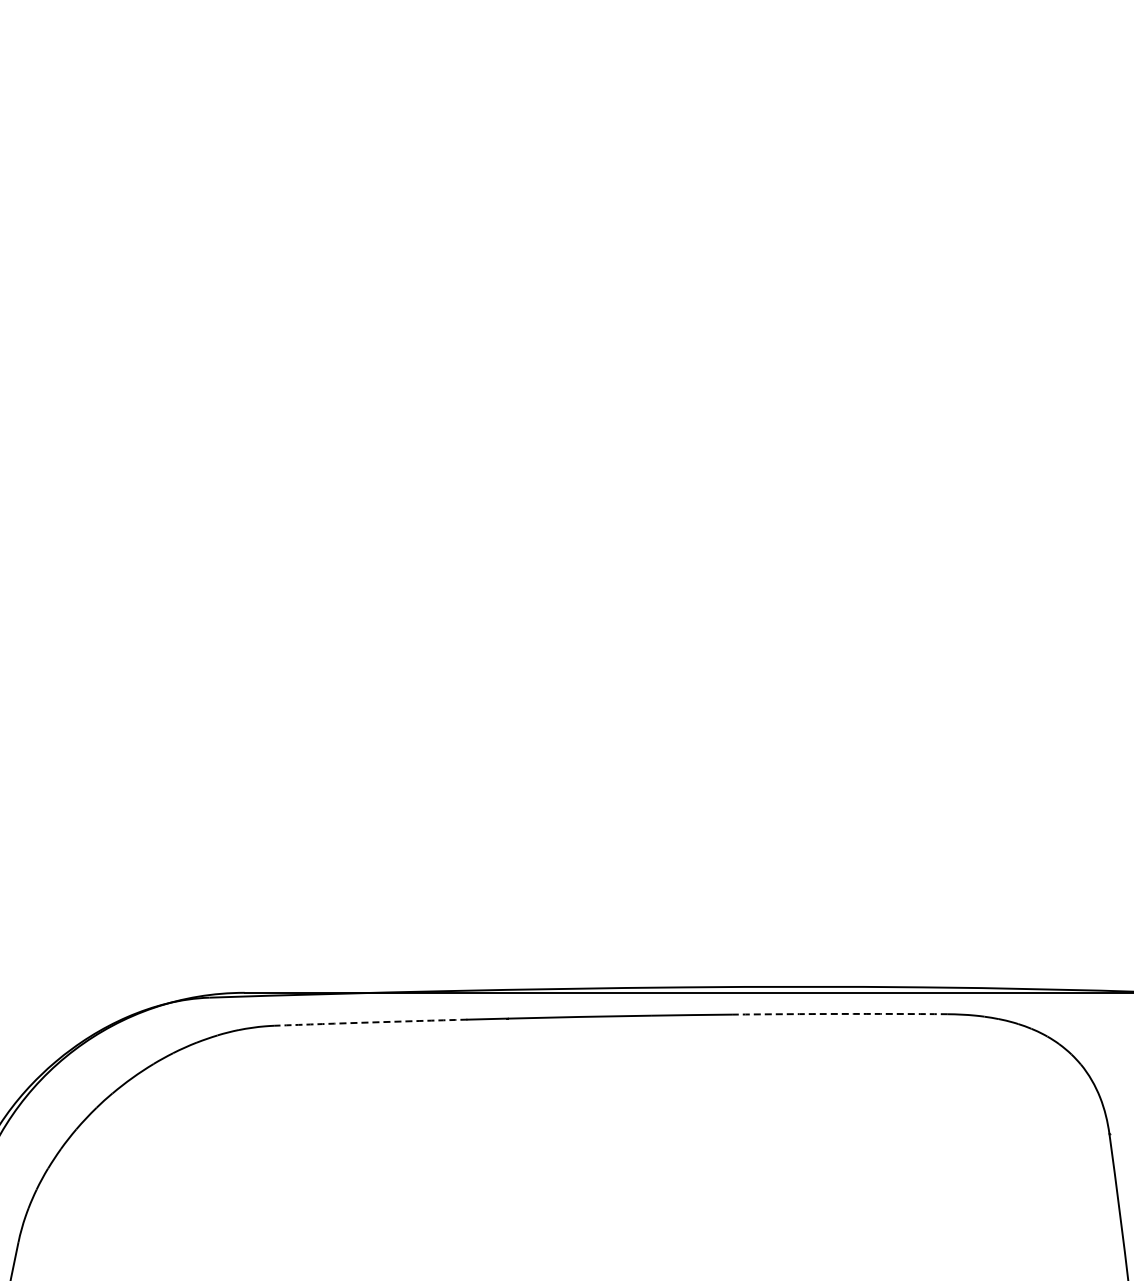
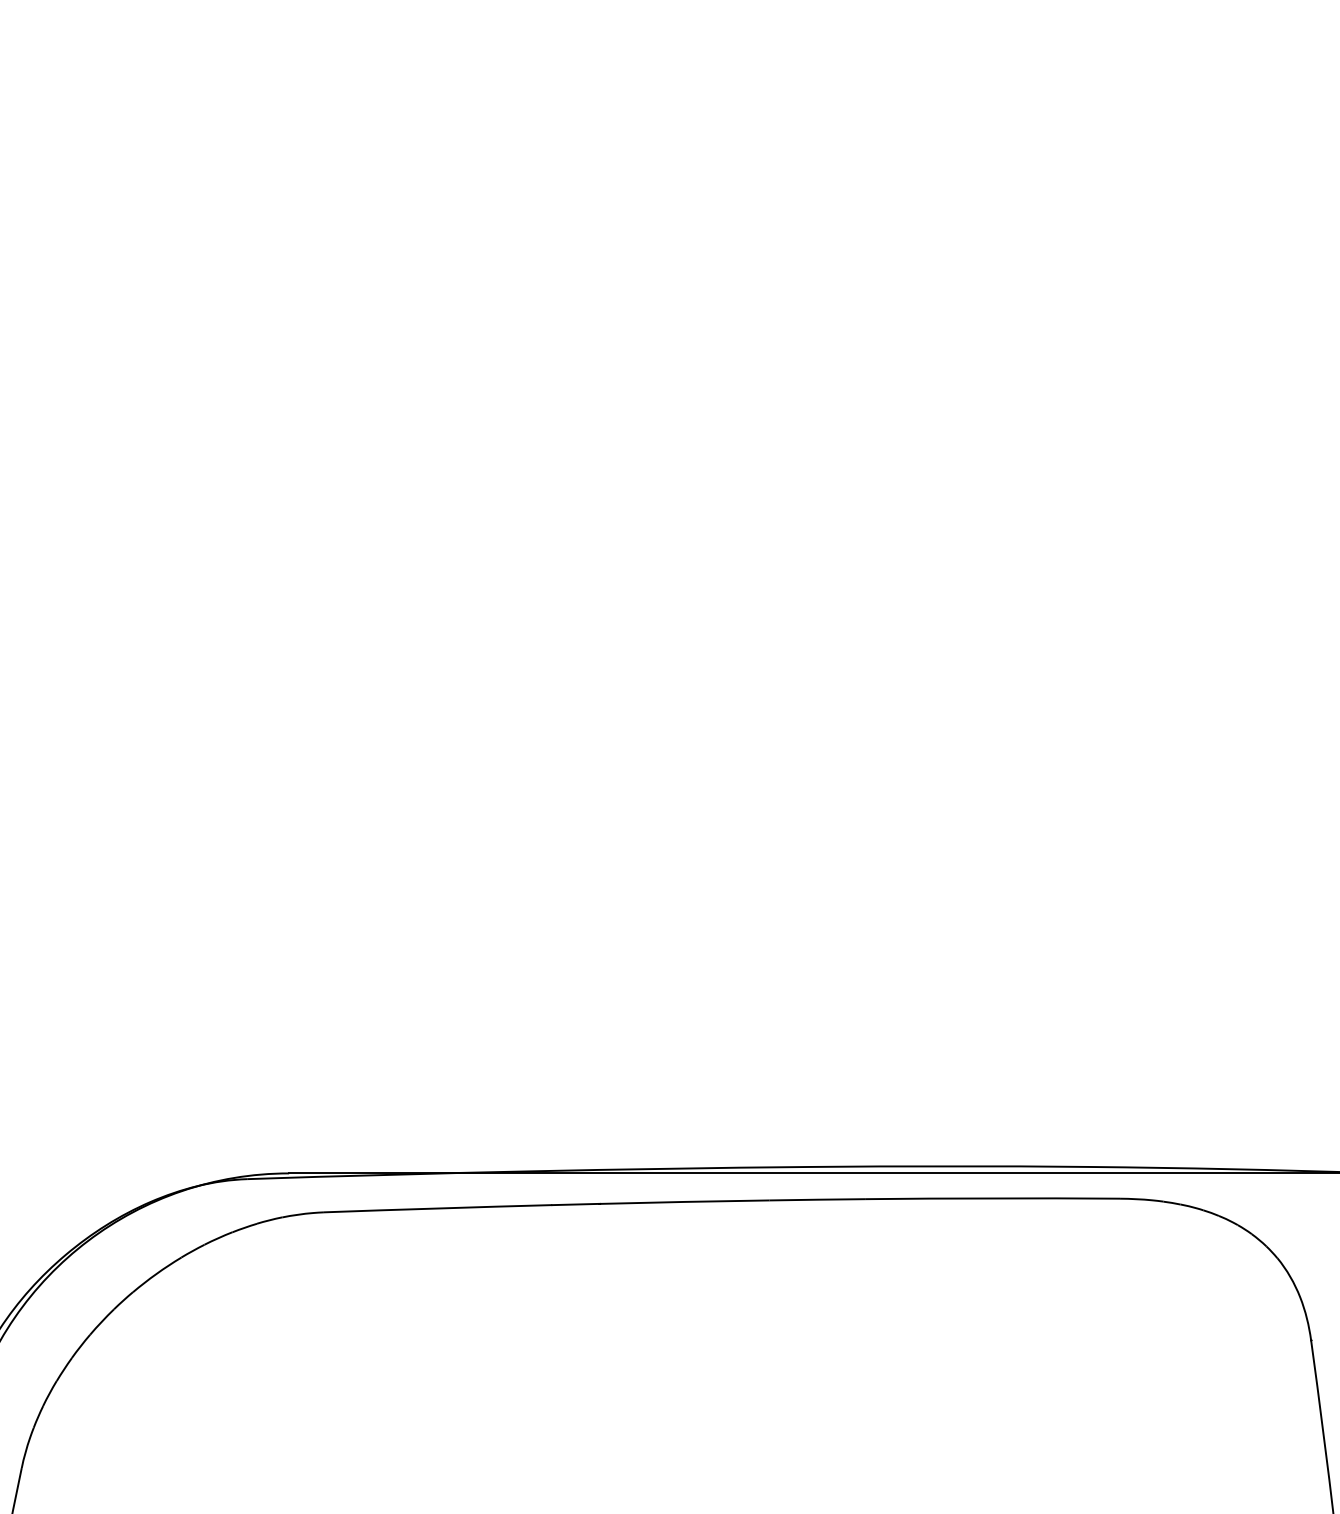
arc: (839, 1013) -> (992, 1197), dashed -> solid
arc: (370, 1022) -> (437, 1208), dashed -> solid

